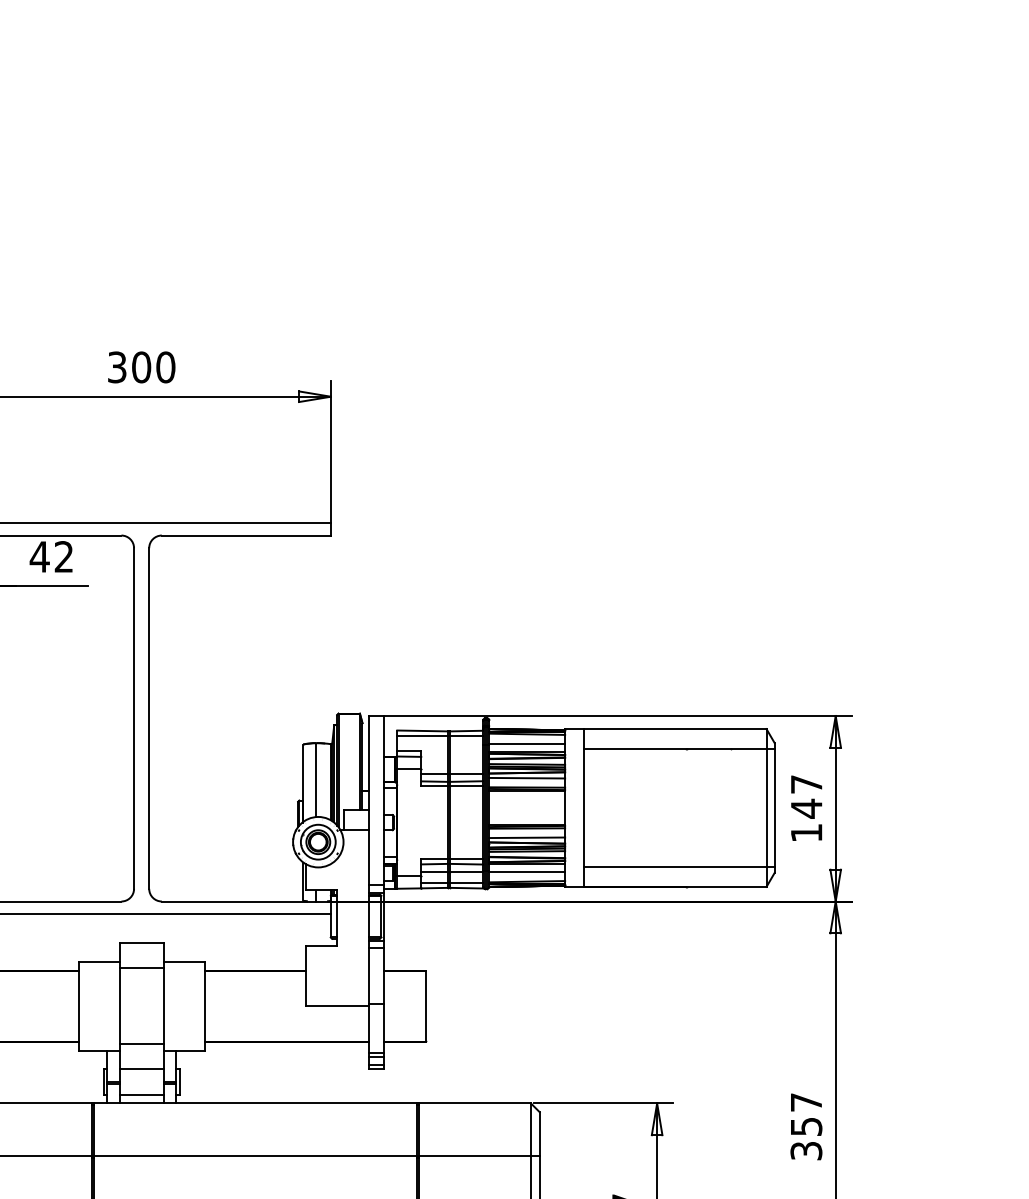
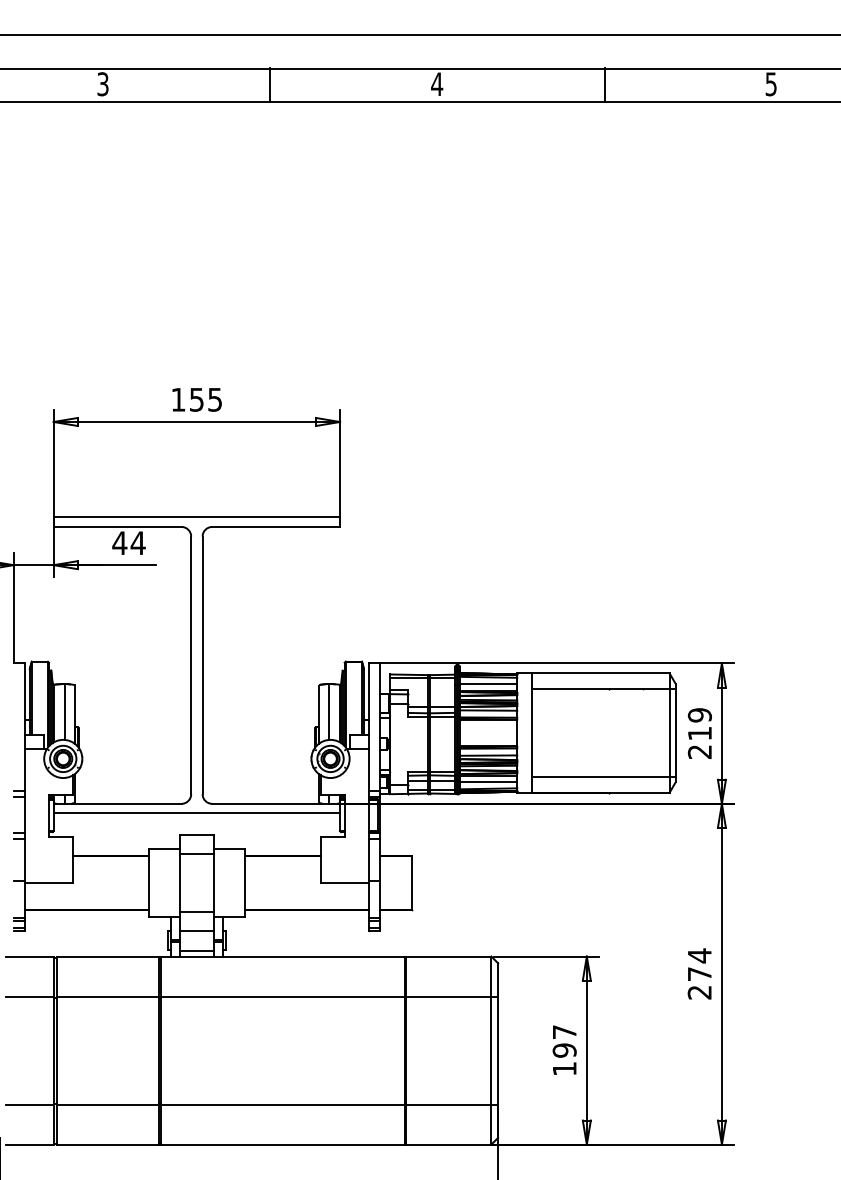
text: (141, 366) -> (196, 399), 300 -> 155
text: (63, 556) -> (137, 542), 42 -> 44
text: (806, 808) -> (699, 733), 147 -> 219
text: (806, 1125) -> (699, 973), 357 -> 274

